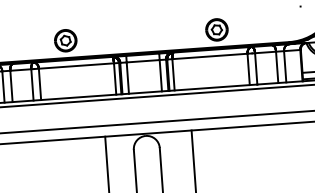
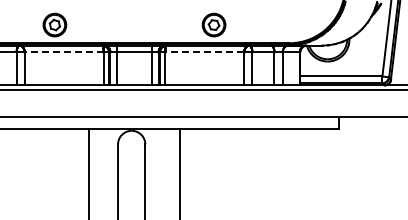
line: (209, 56) -> (204, 52), solid -> dashed
line: (76, 66) -> (64, 52), solid -> dashed

